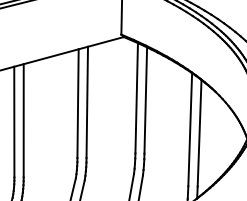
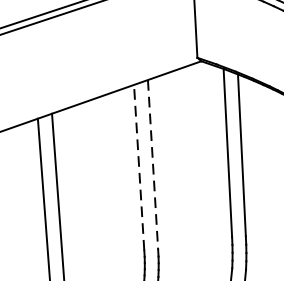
line: (87, 102) -> (153, 164), solid -> dashed
line: (78, 103) -> (139, 167), solid -> dashed

